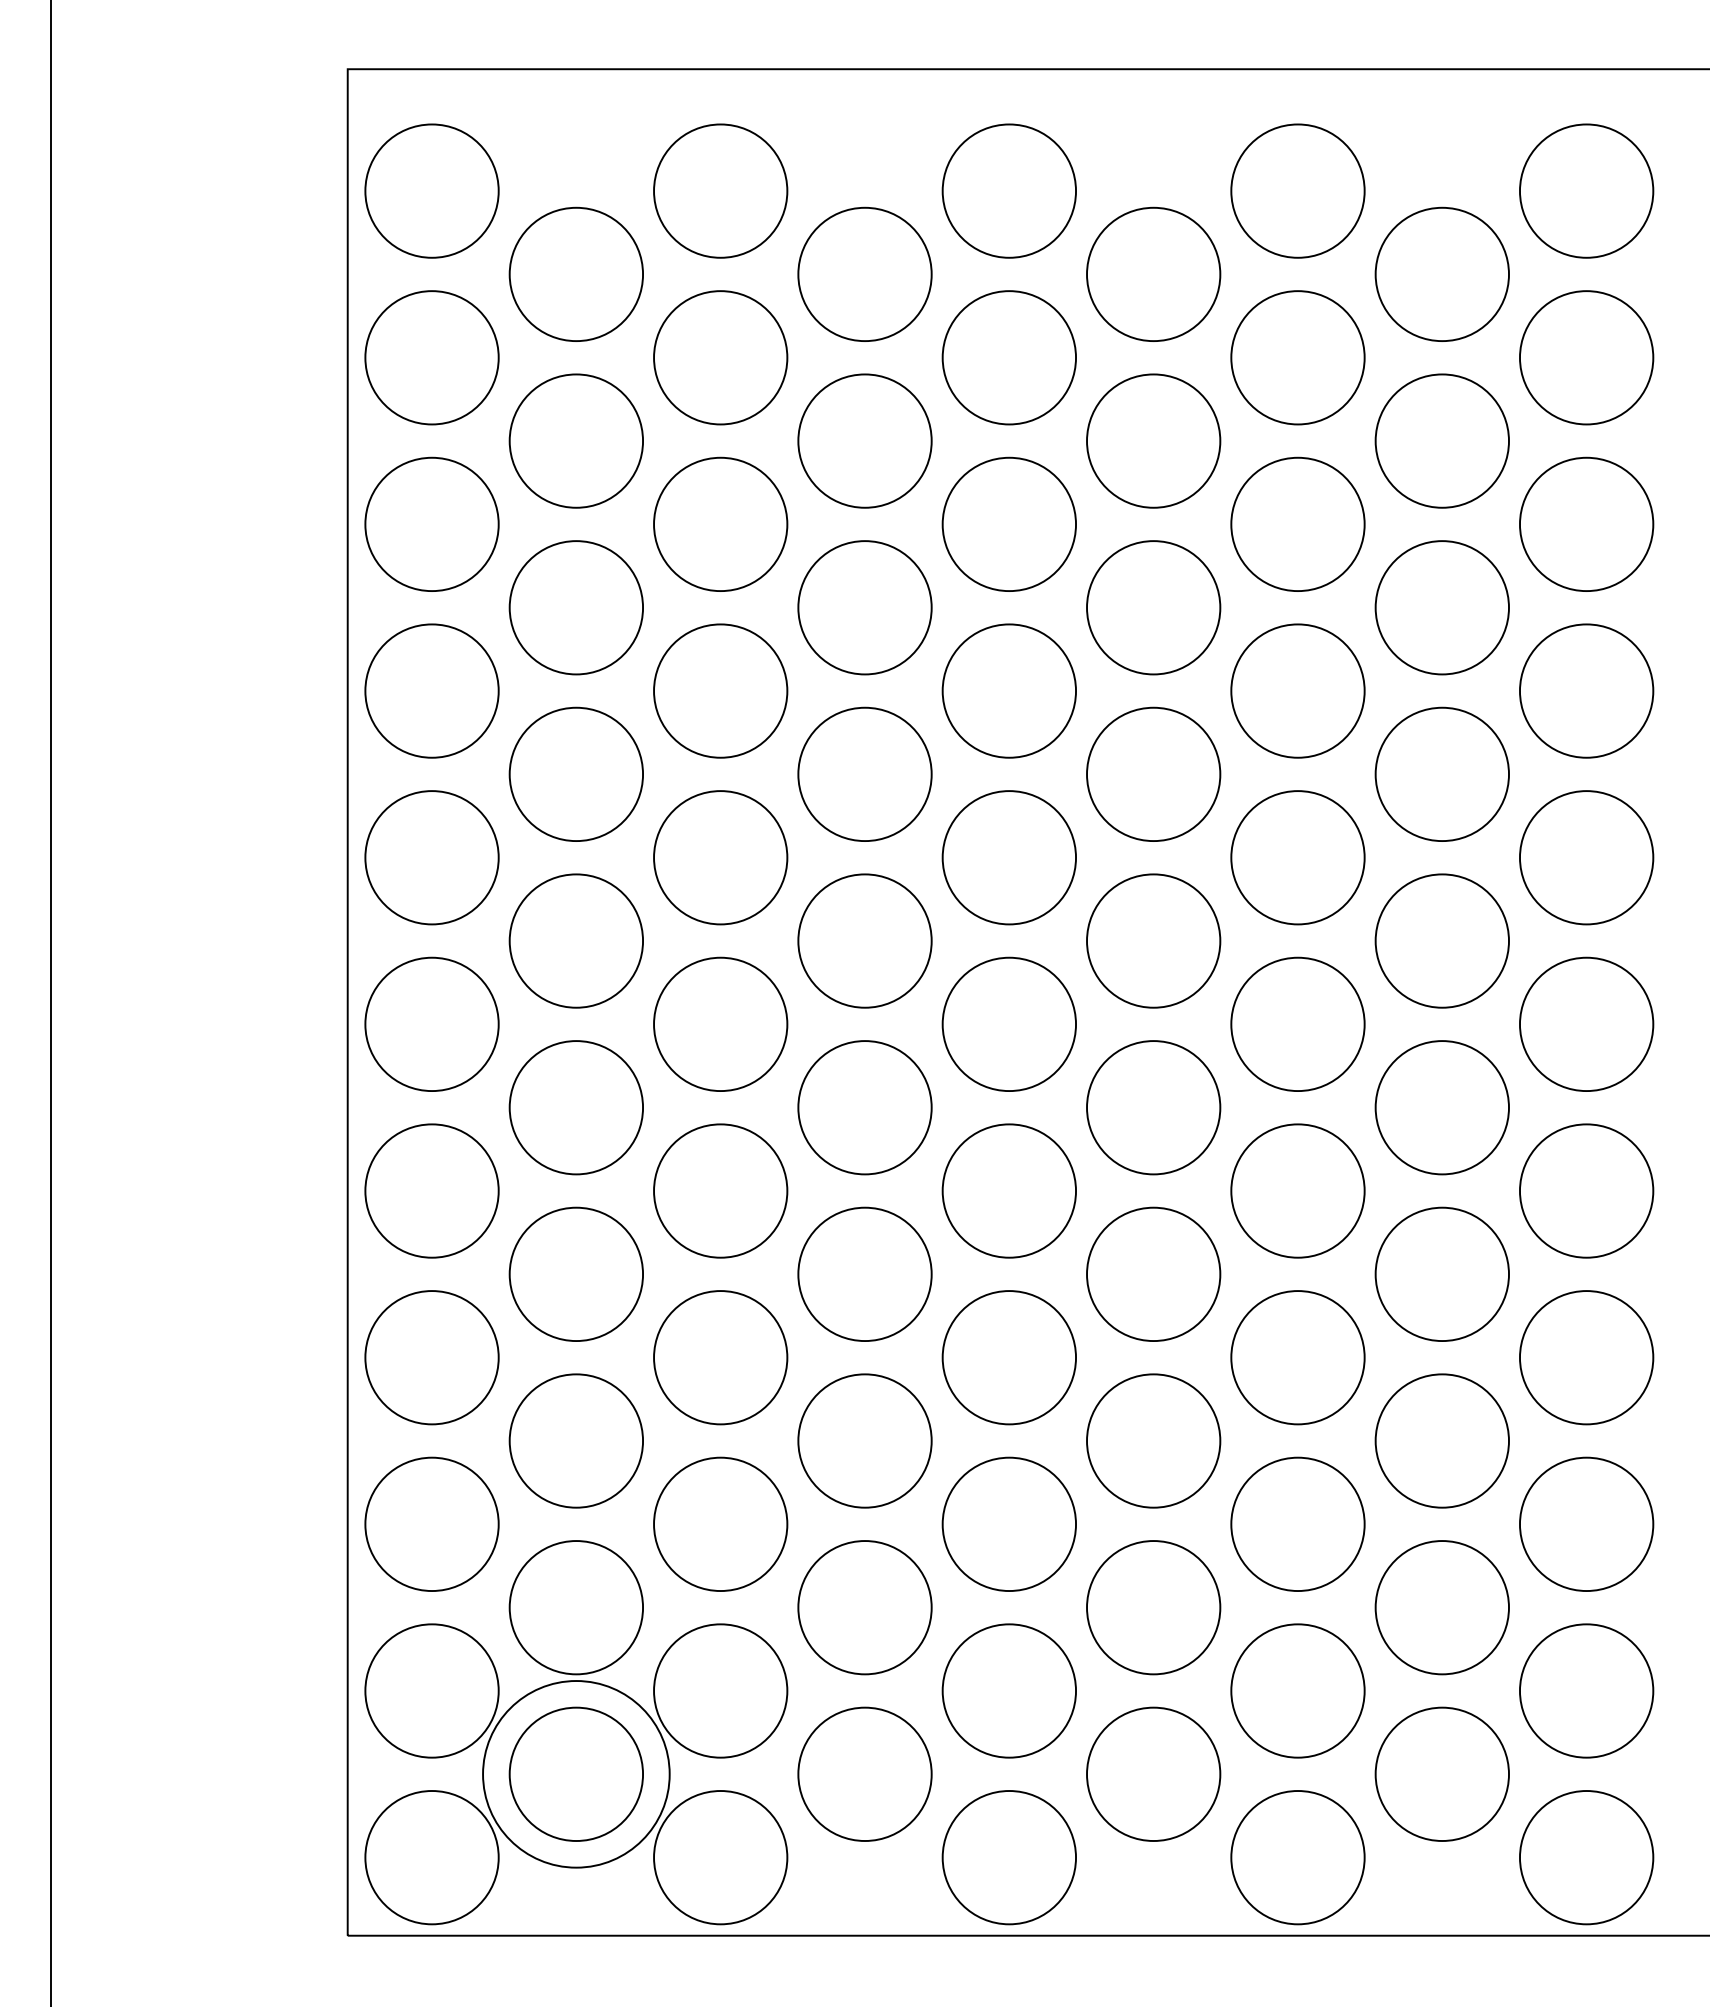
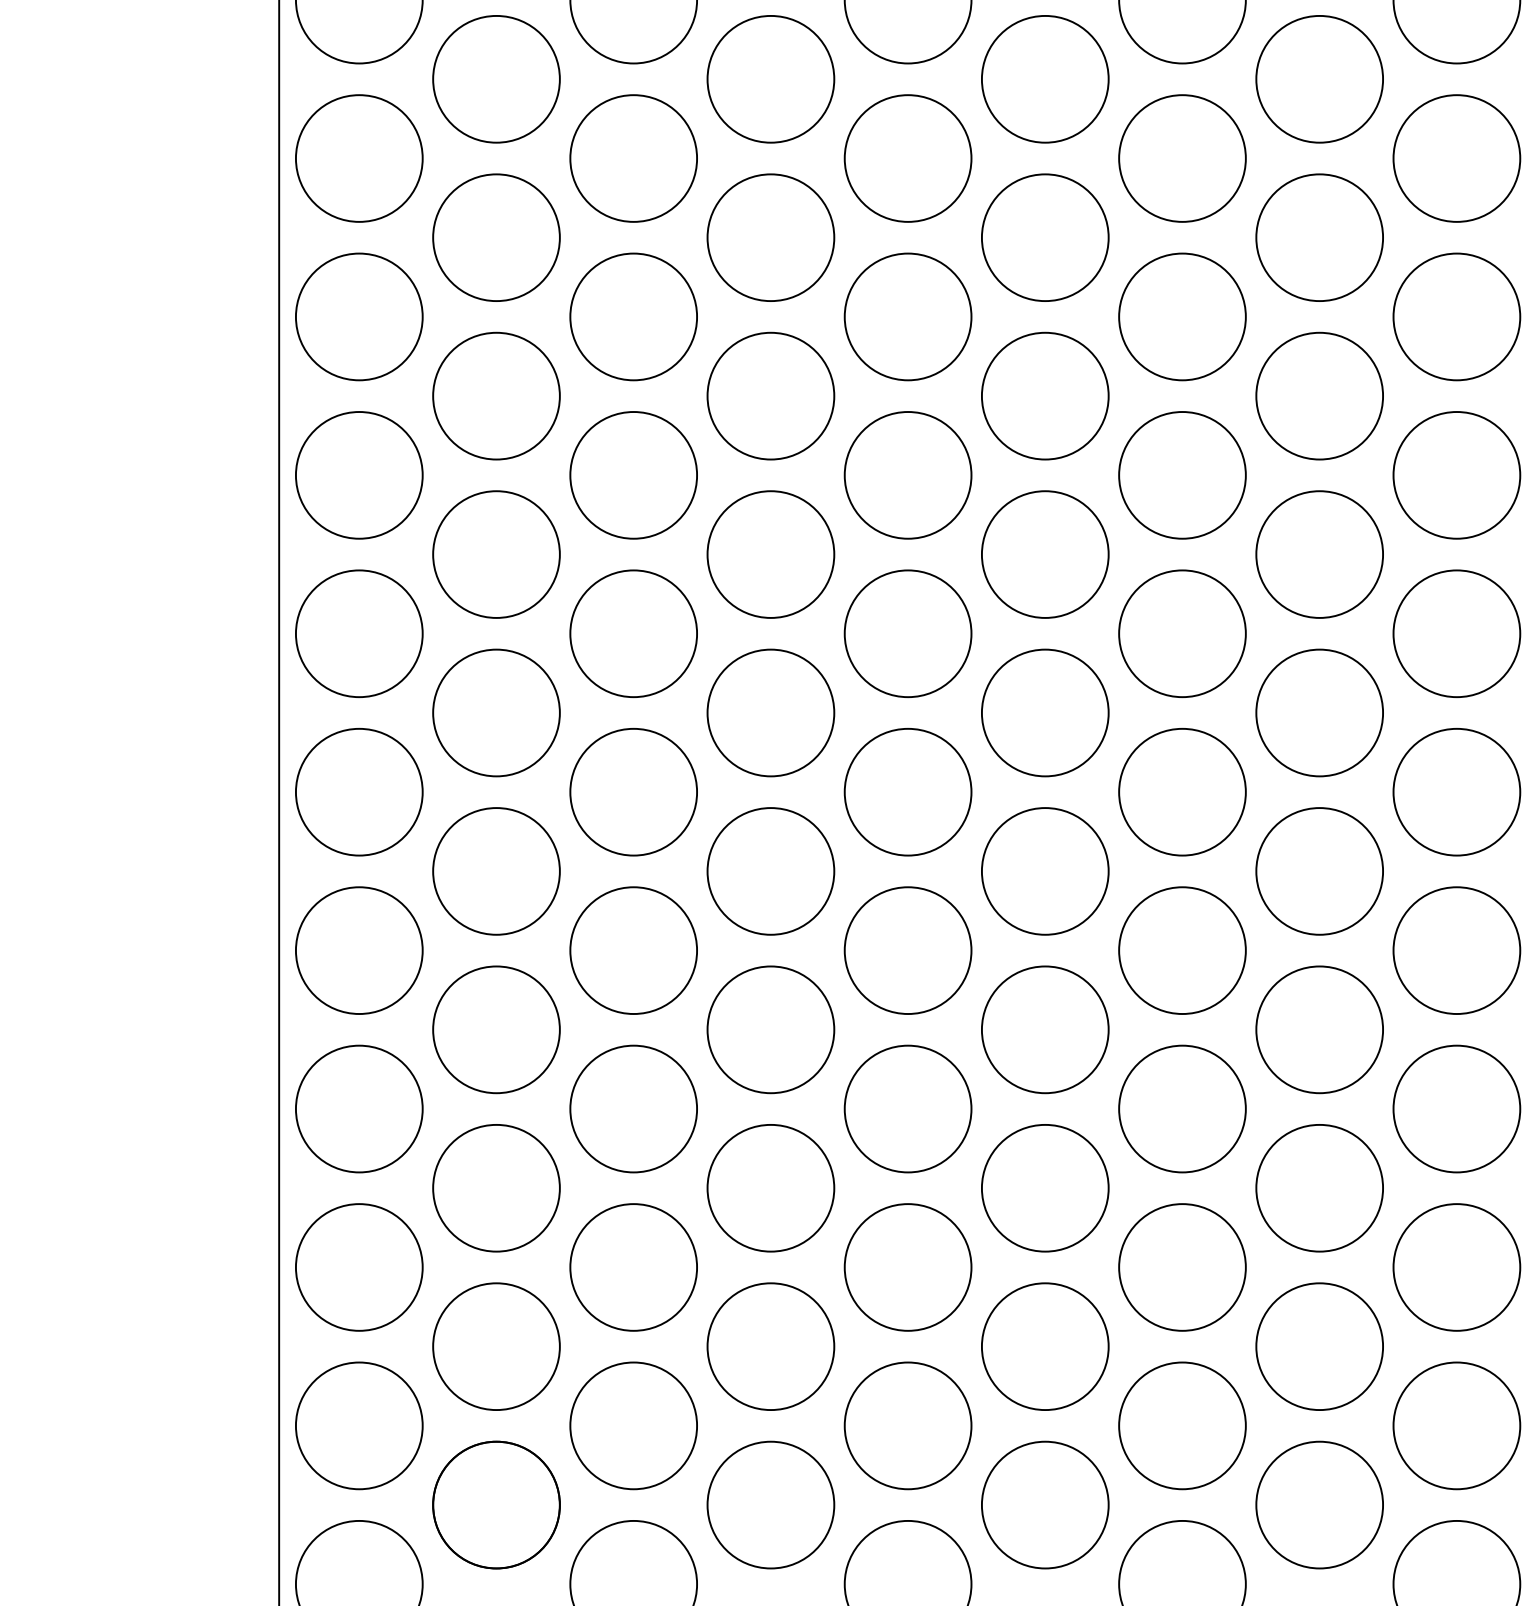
circle: (576, 1773) -> (496, 1504), size x0.71

